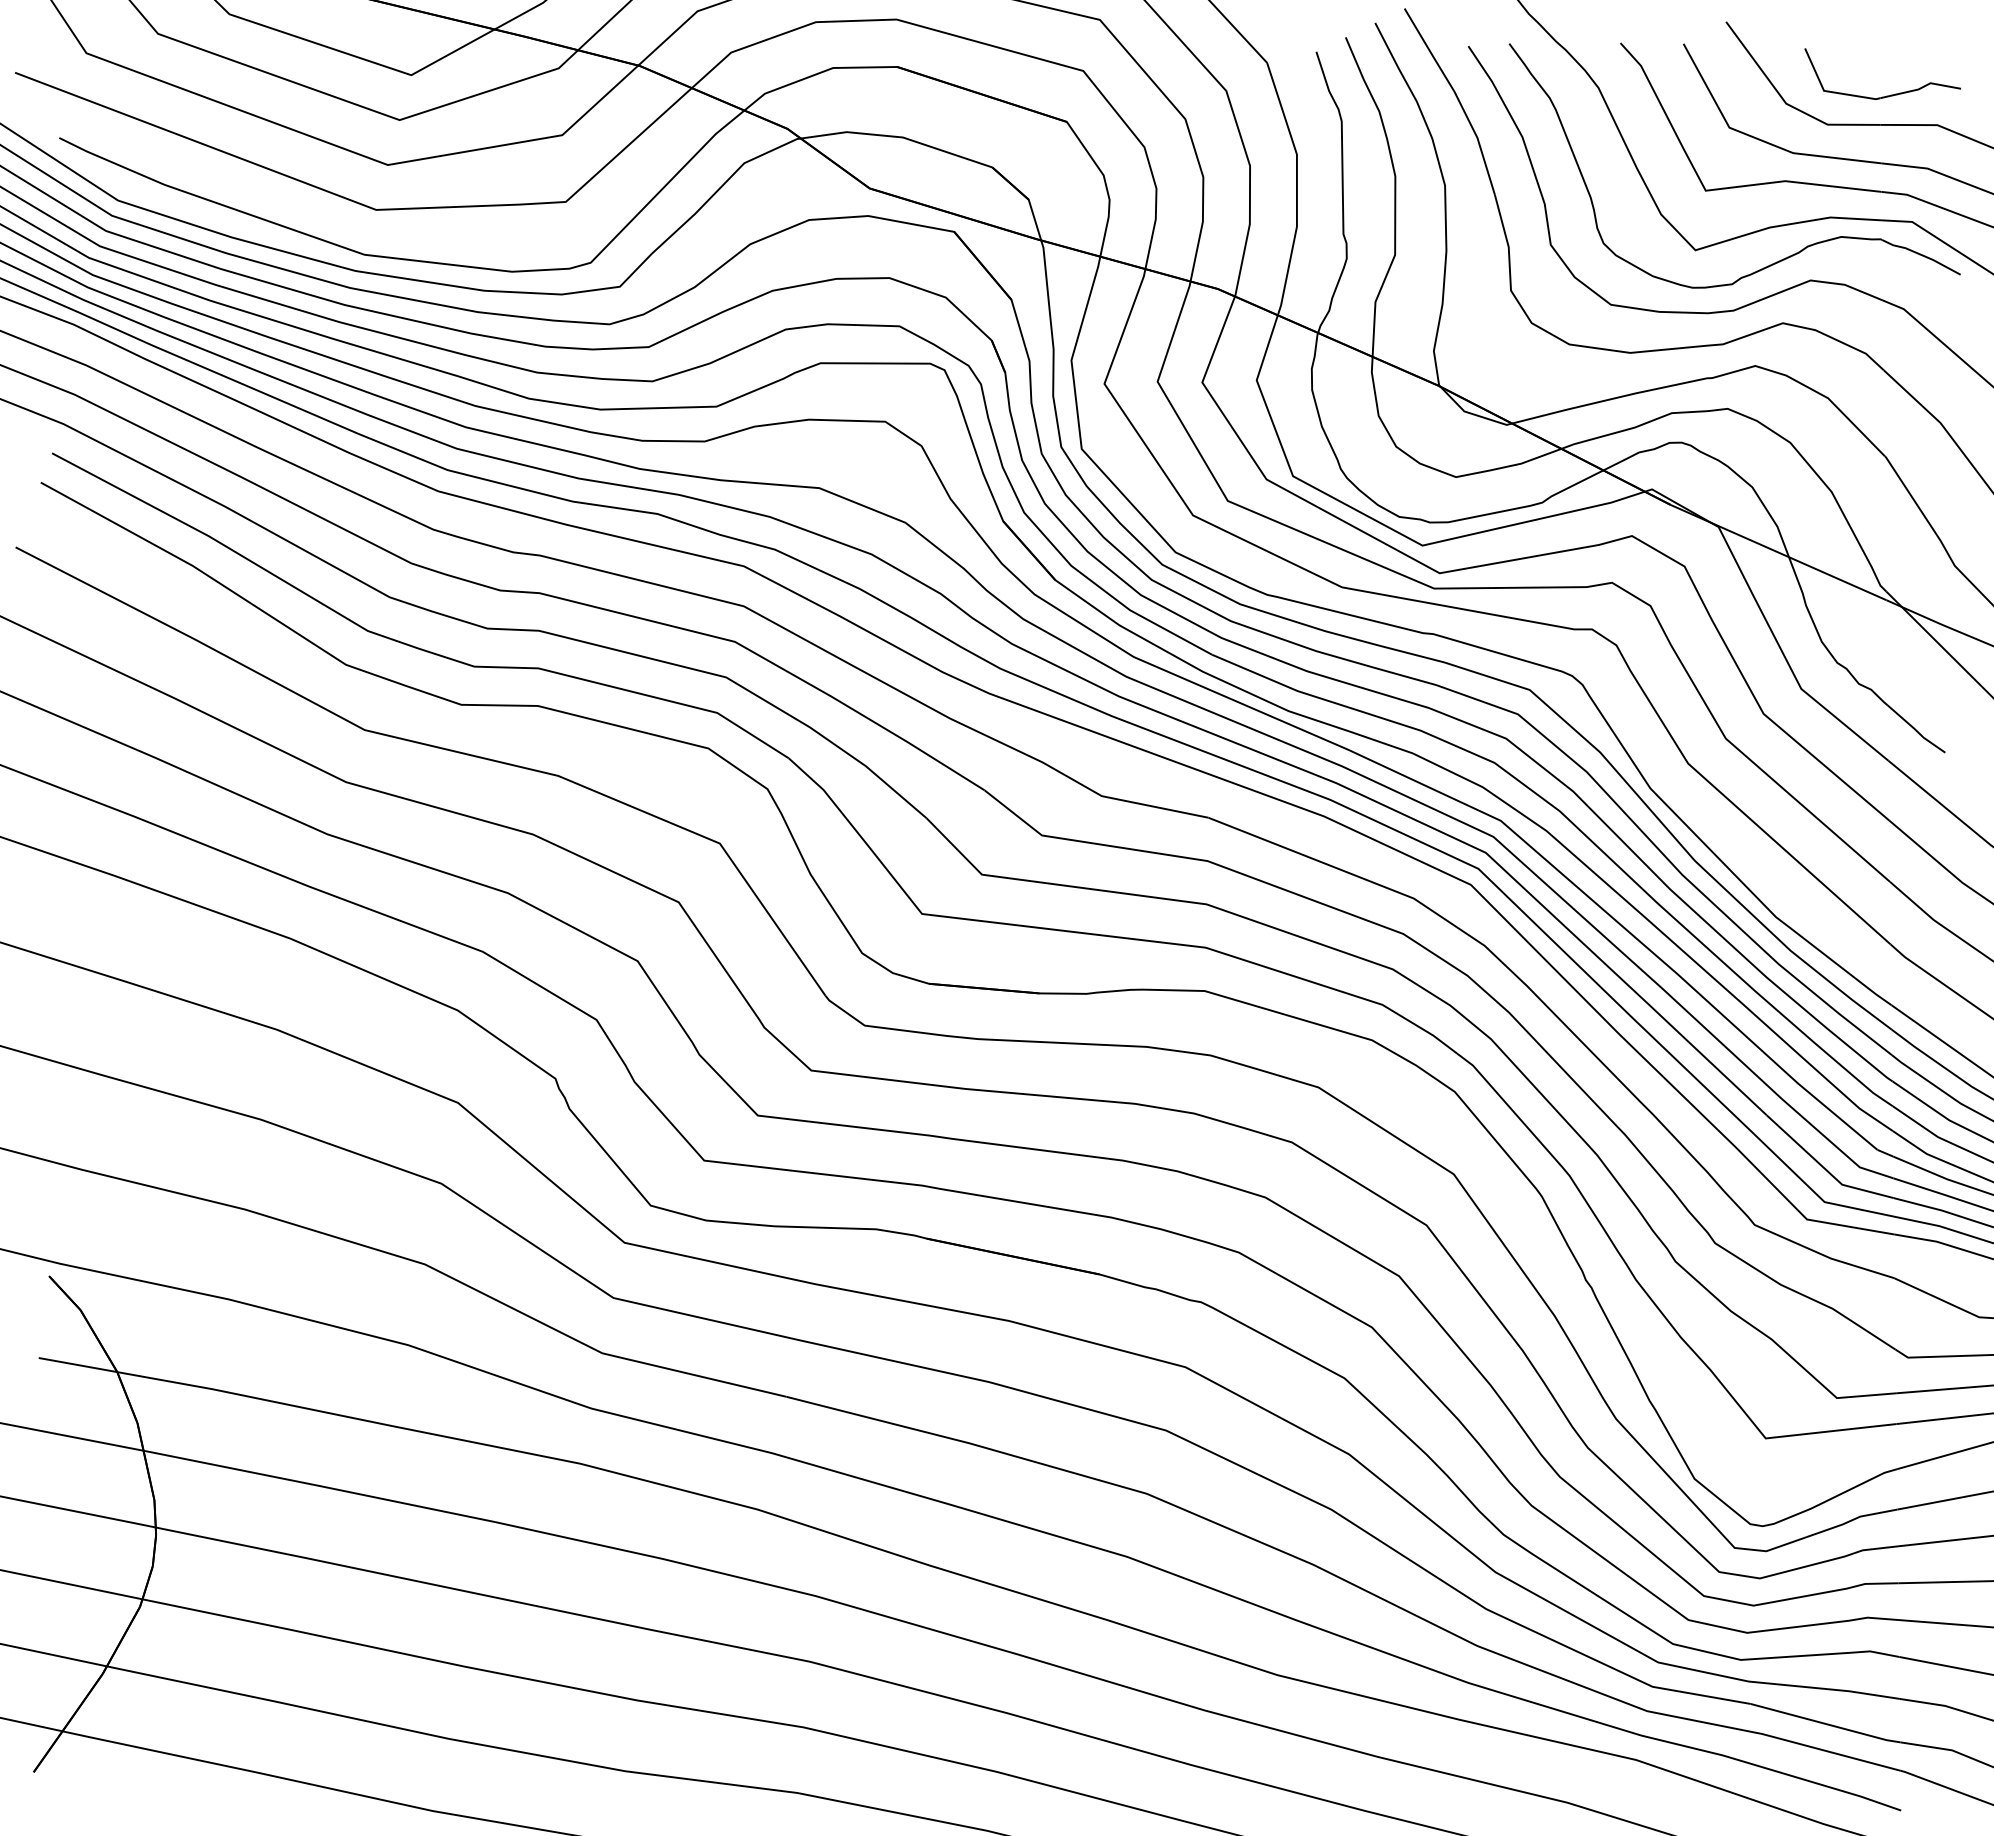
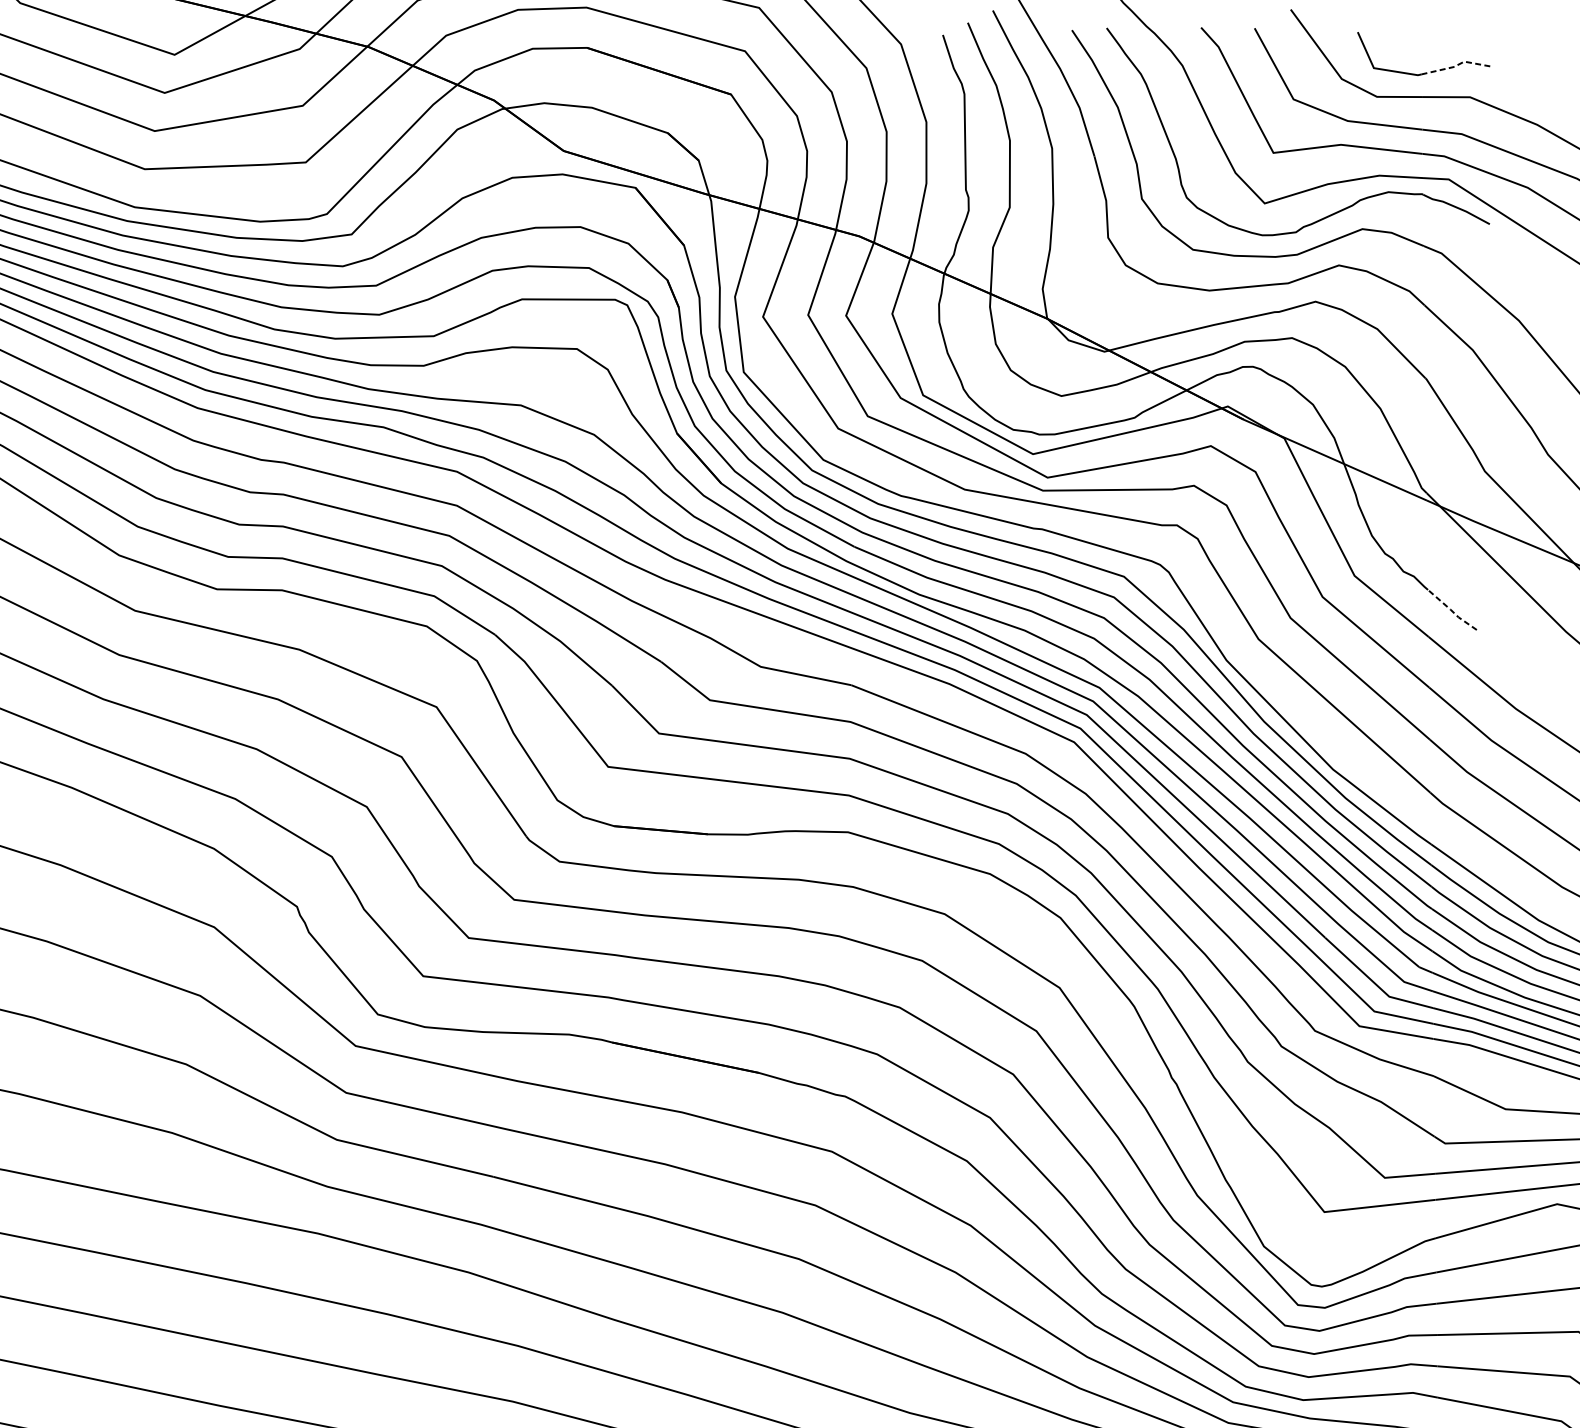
line: (1921, 88) -> (1456, 66), solid -> dashed
line: (1915, 730) -> (1451, 611), solid -> dashed

